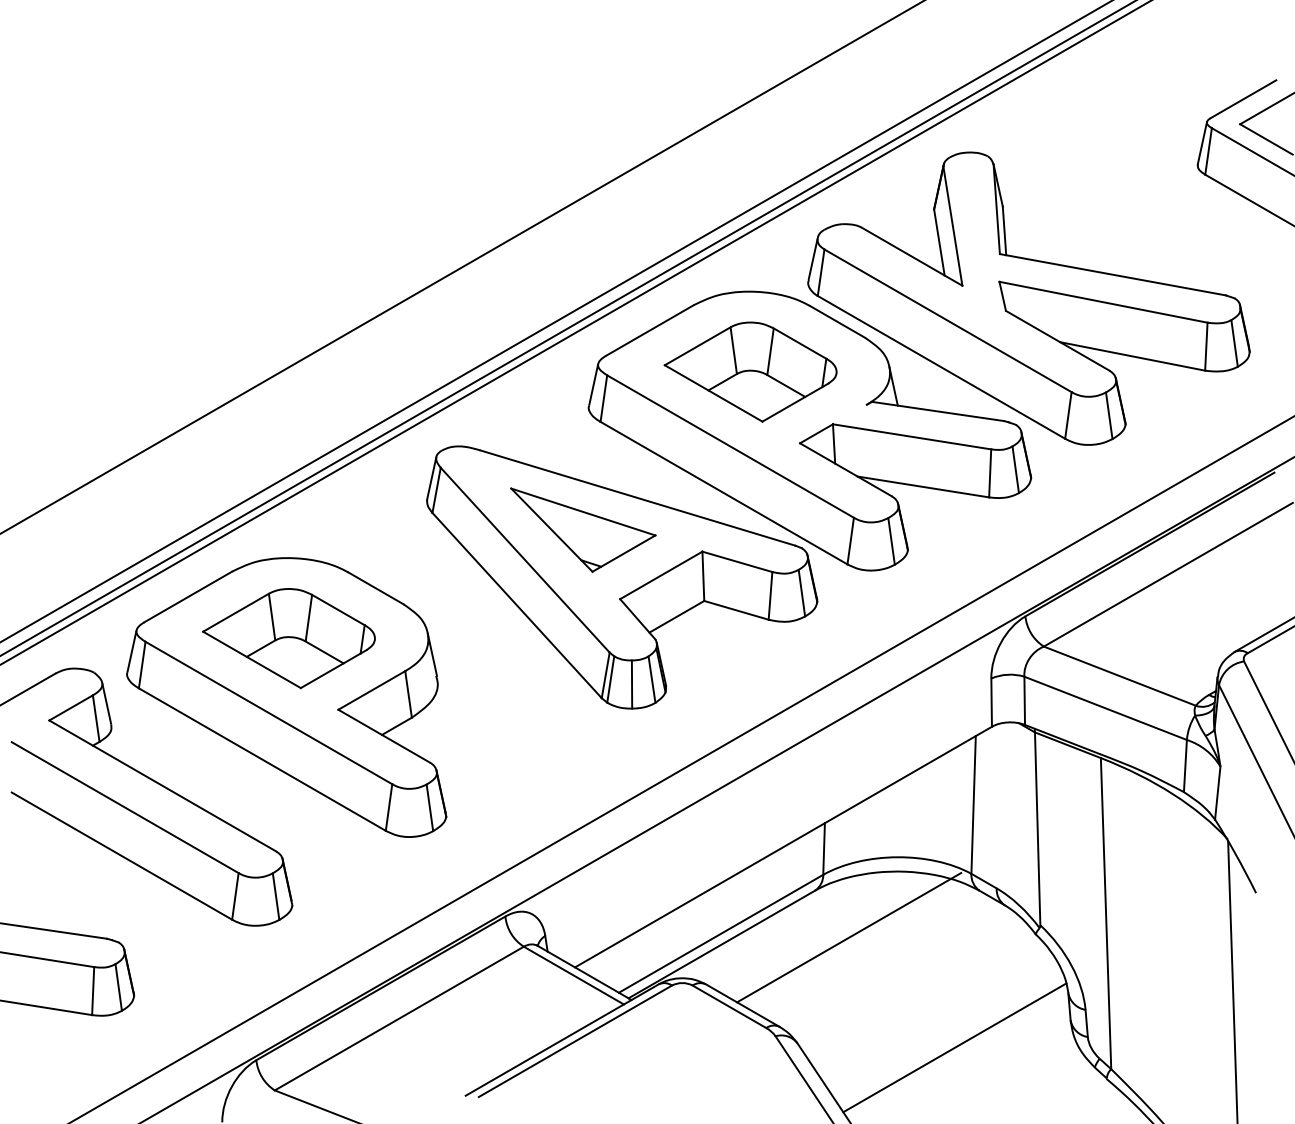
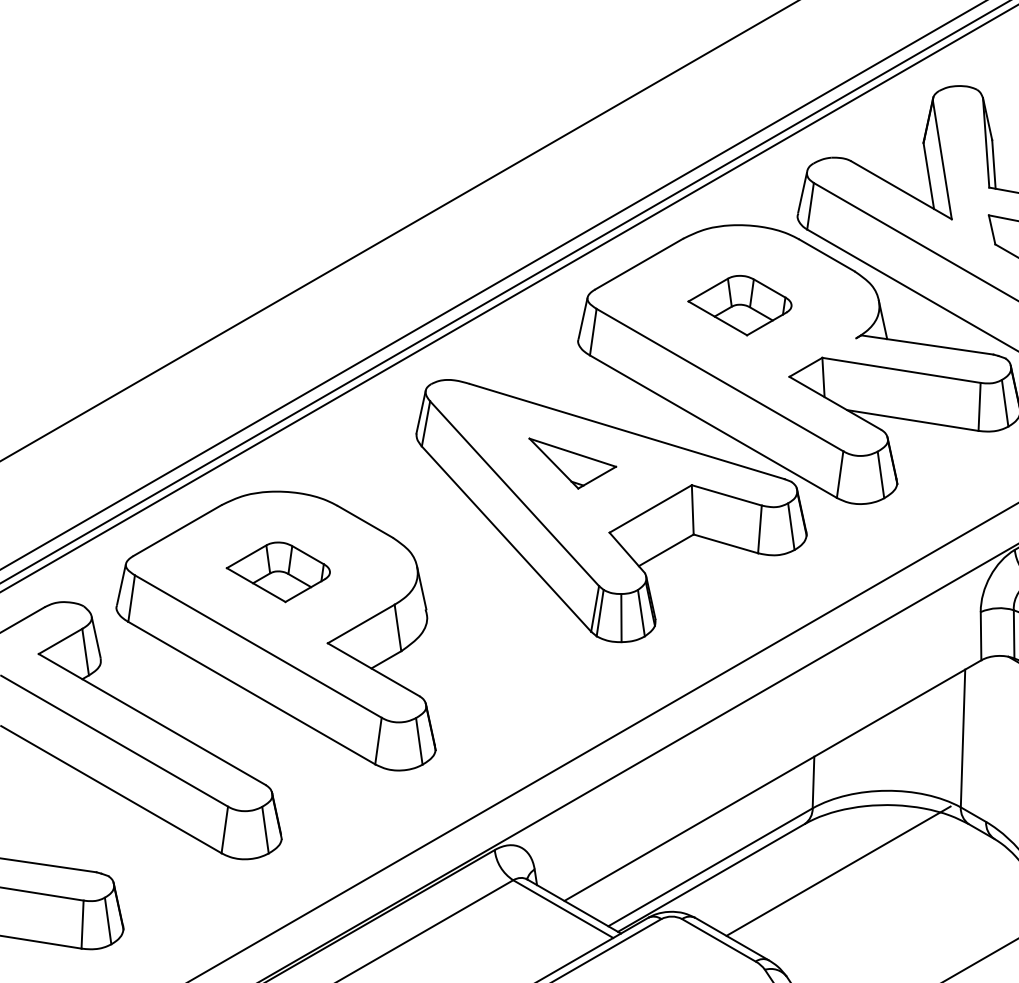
part: (750, 371) -> (739, 305), size x0.6
part: (583, 529) -> (572, 463), size x0.6
part: (288, 638) -> (277, 572), size x0.6

